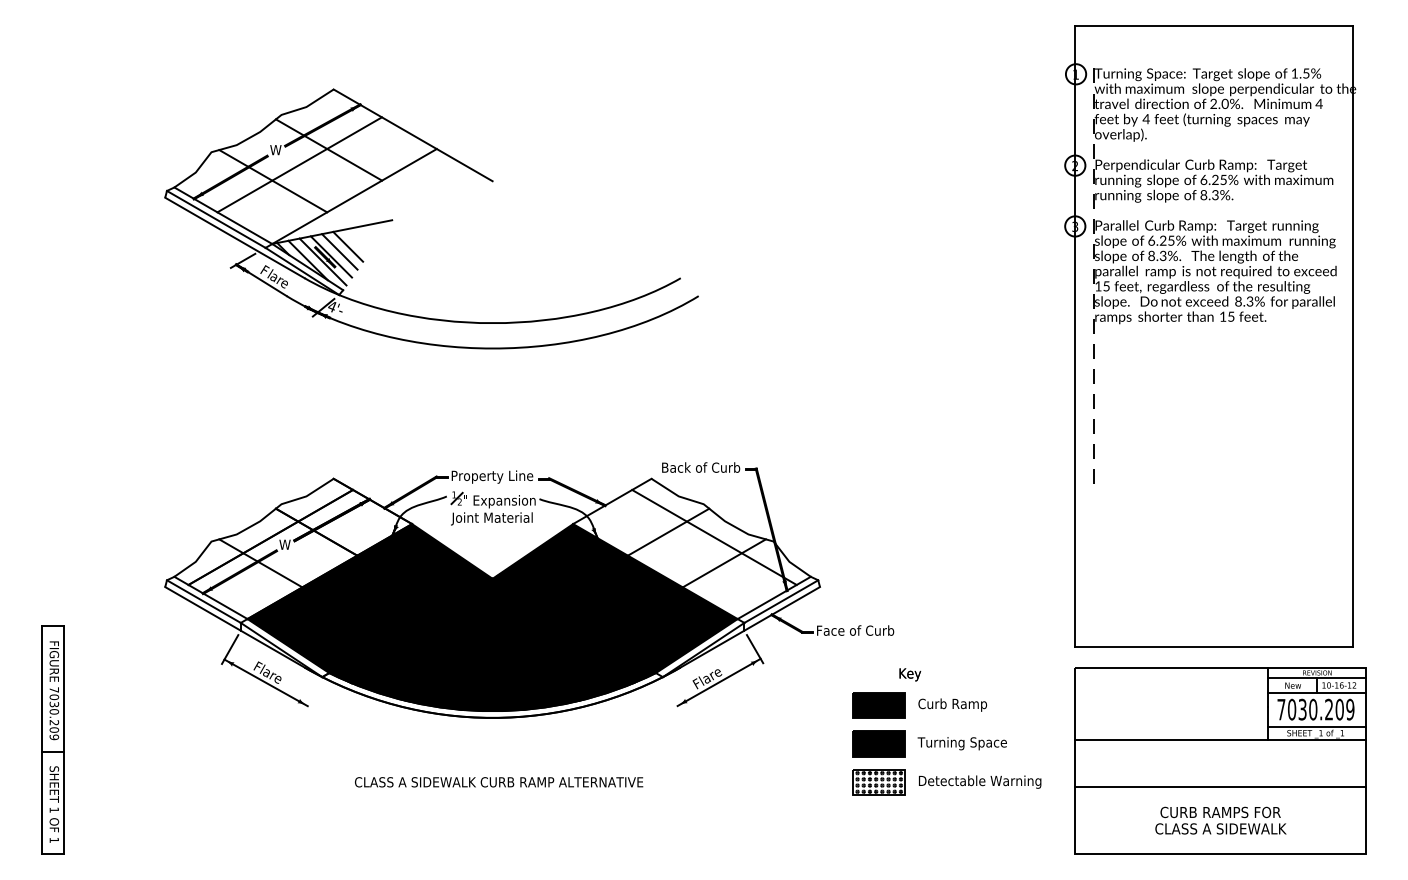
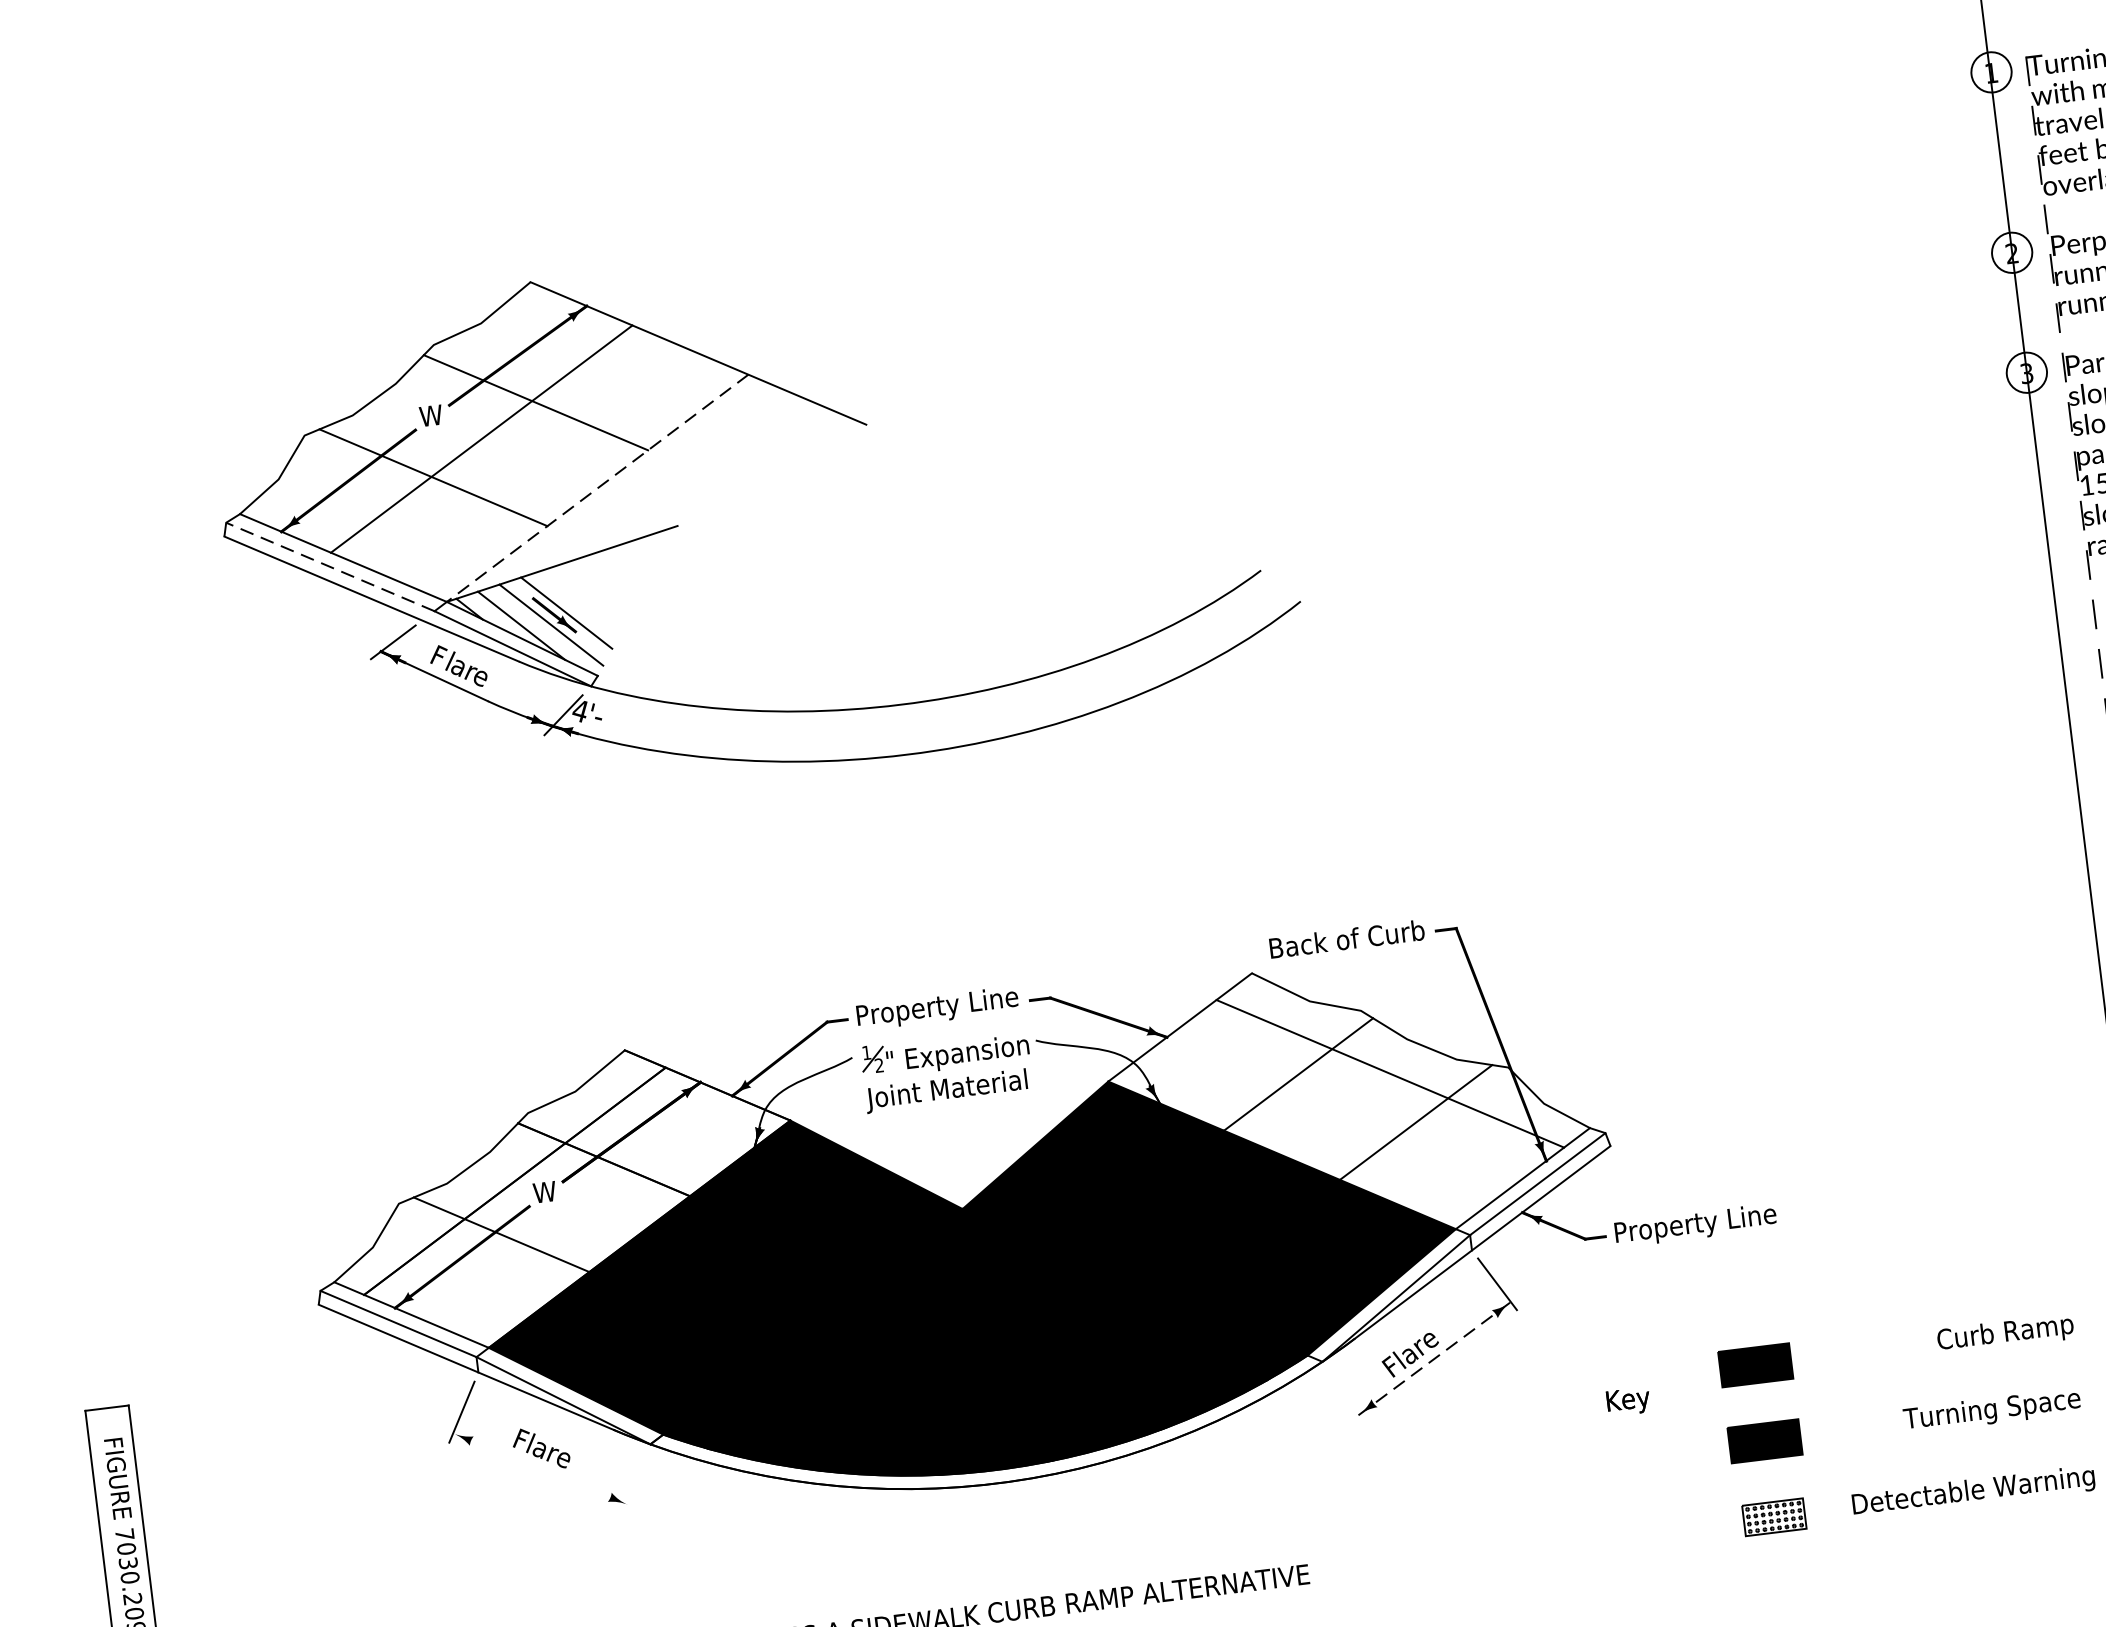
line: (354, 196) -> (597, 488), solid -> dashed
line: (216, 219) -> (330, 567), solid -> dashed
line: (348, 246) -> (597, 588), removed
line: (339, 251) -> (581, 600), removed
text: (858, 631) -> (1697, 1224), Face of Curb -> Property Line
text: (910, 674) -> (1628, 1401), moved
line: (265, 682) -> (539, 1468), removed
line: (719, 682) -> (1435, 1358), solid -> dashed
text: (952, 704) -> (2004, 1332), moved
part: (878, 705) -> (1754, 1365), size x0.7
part: (878, 743) -> (1763, 1440), size x0.7
text: (961, 743) -> (1990, 1410), moved
part: (878, 782) -> (1773, 1517), size x0.6

